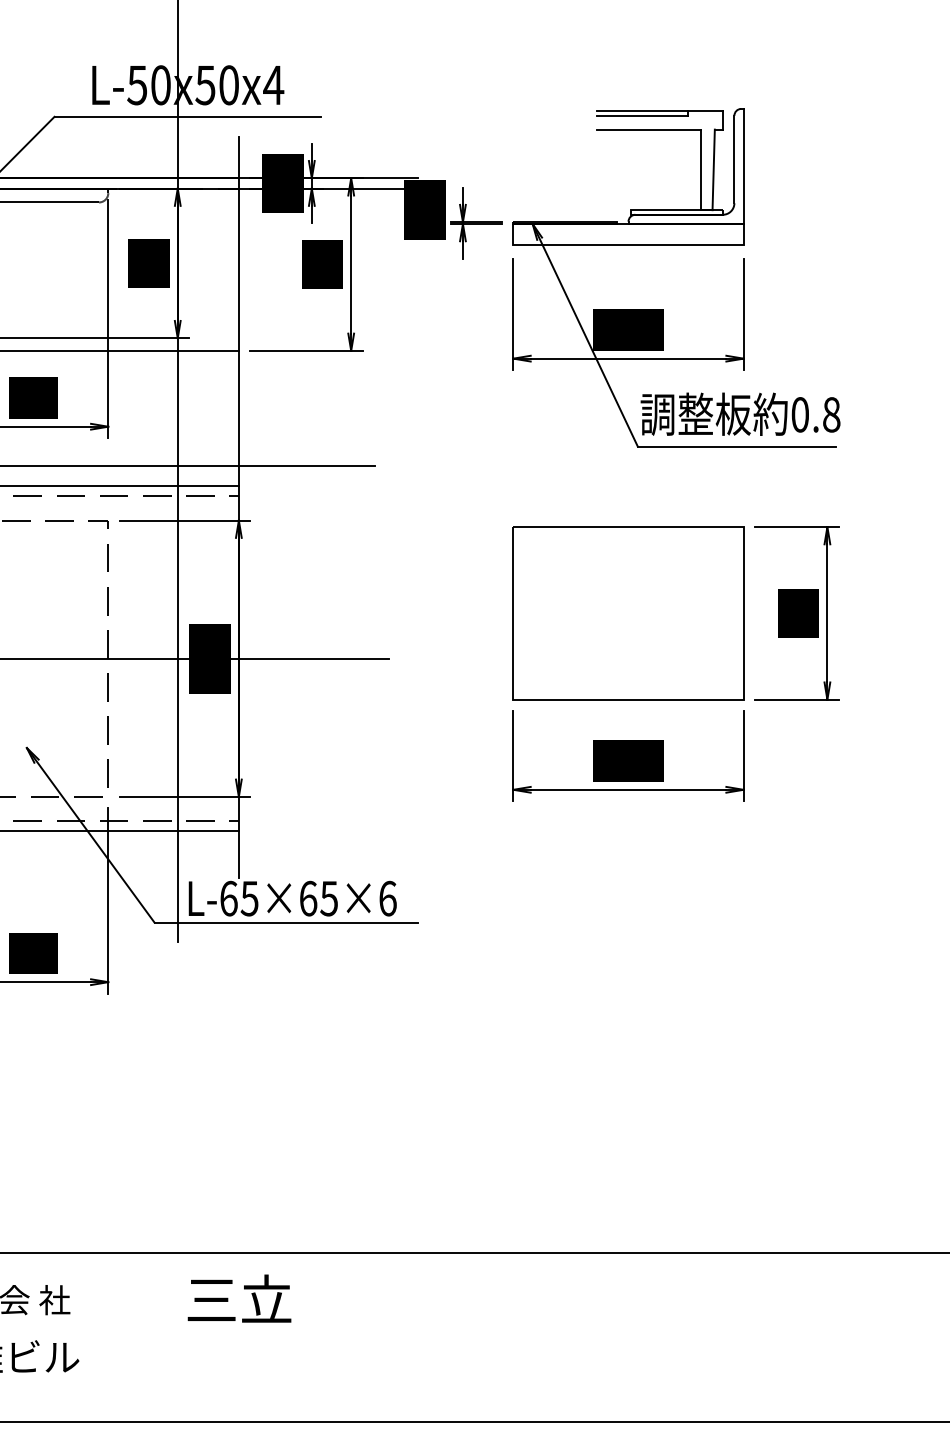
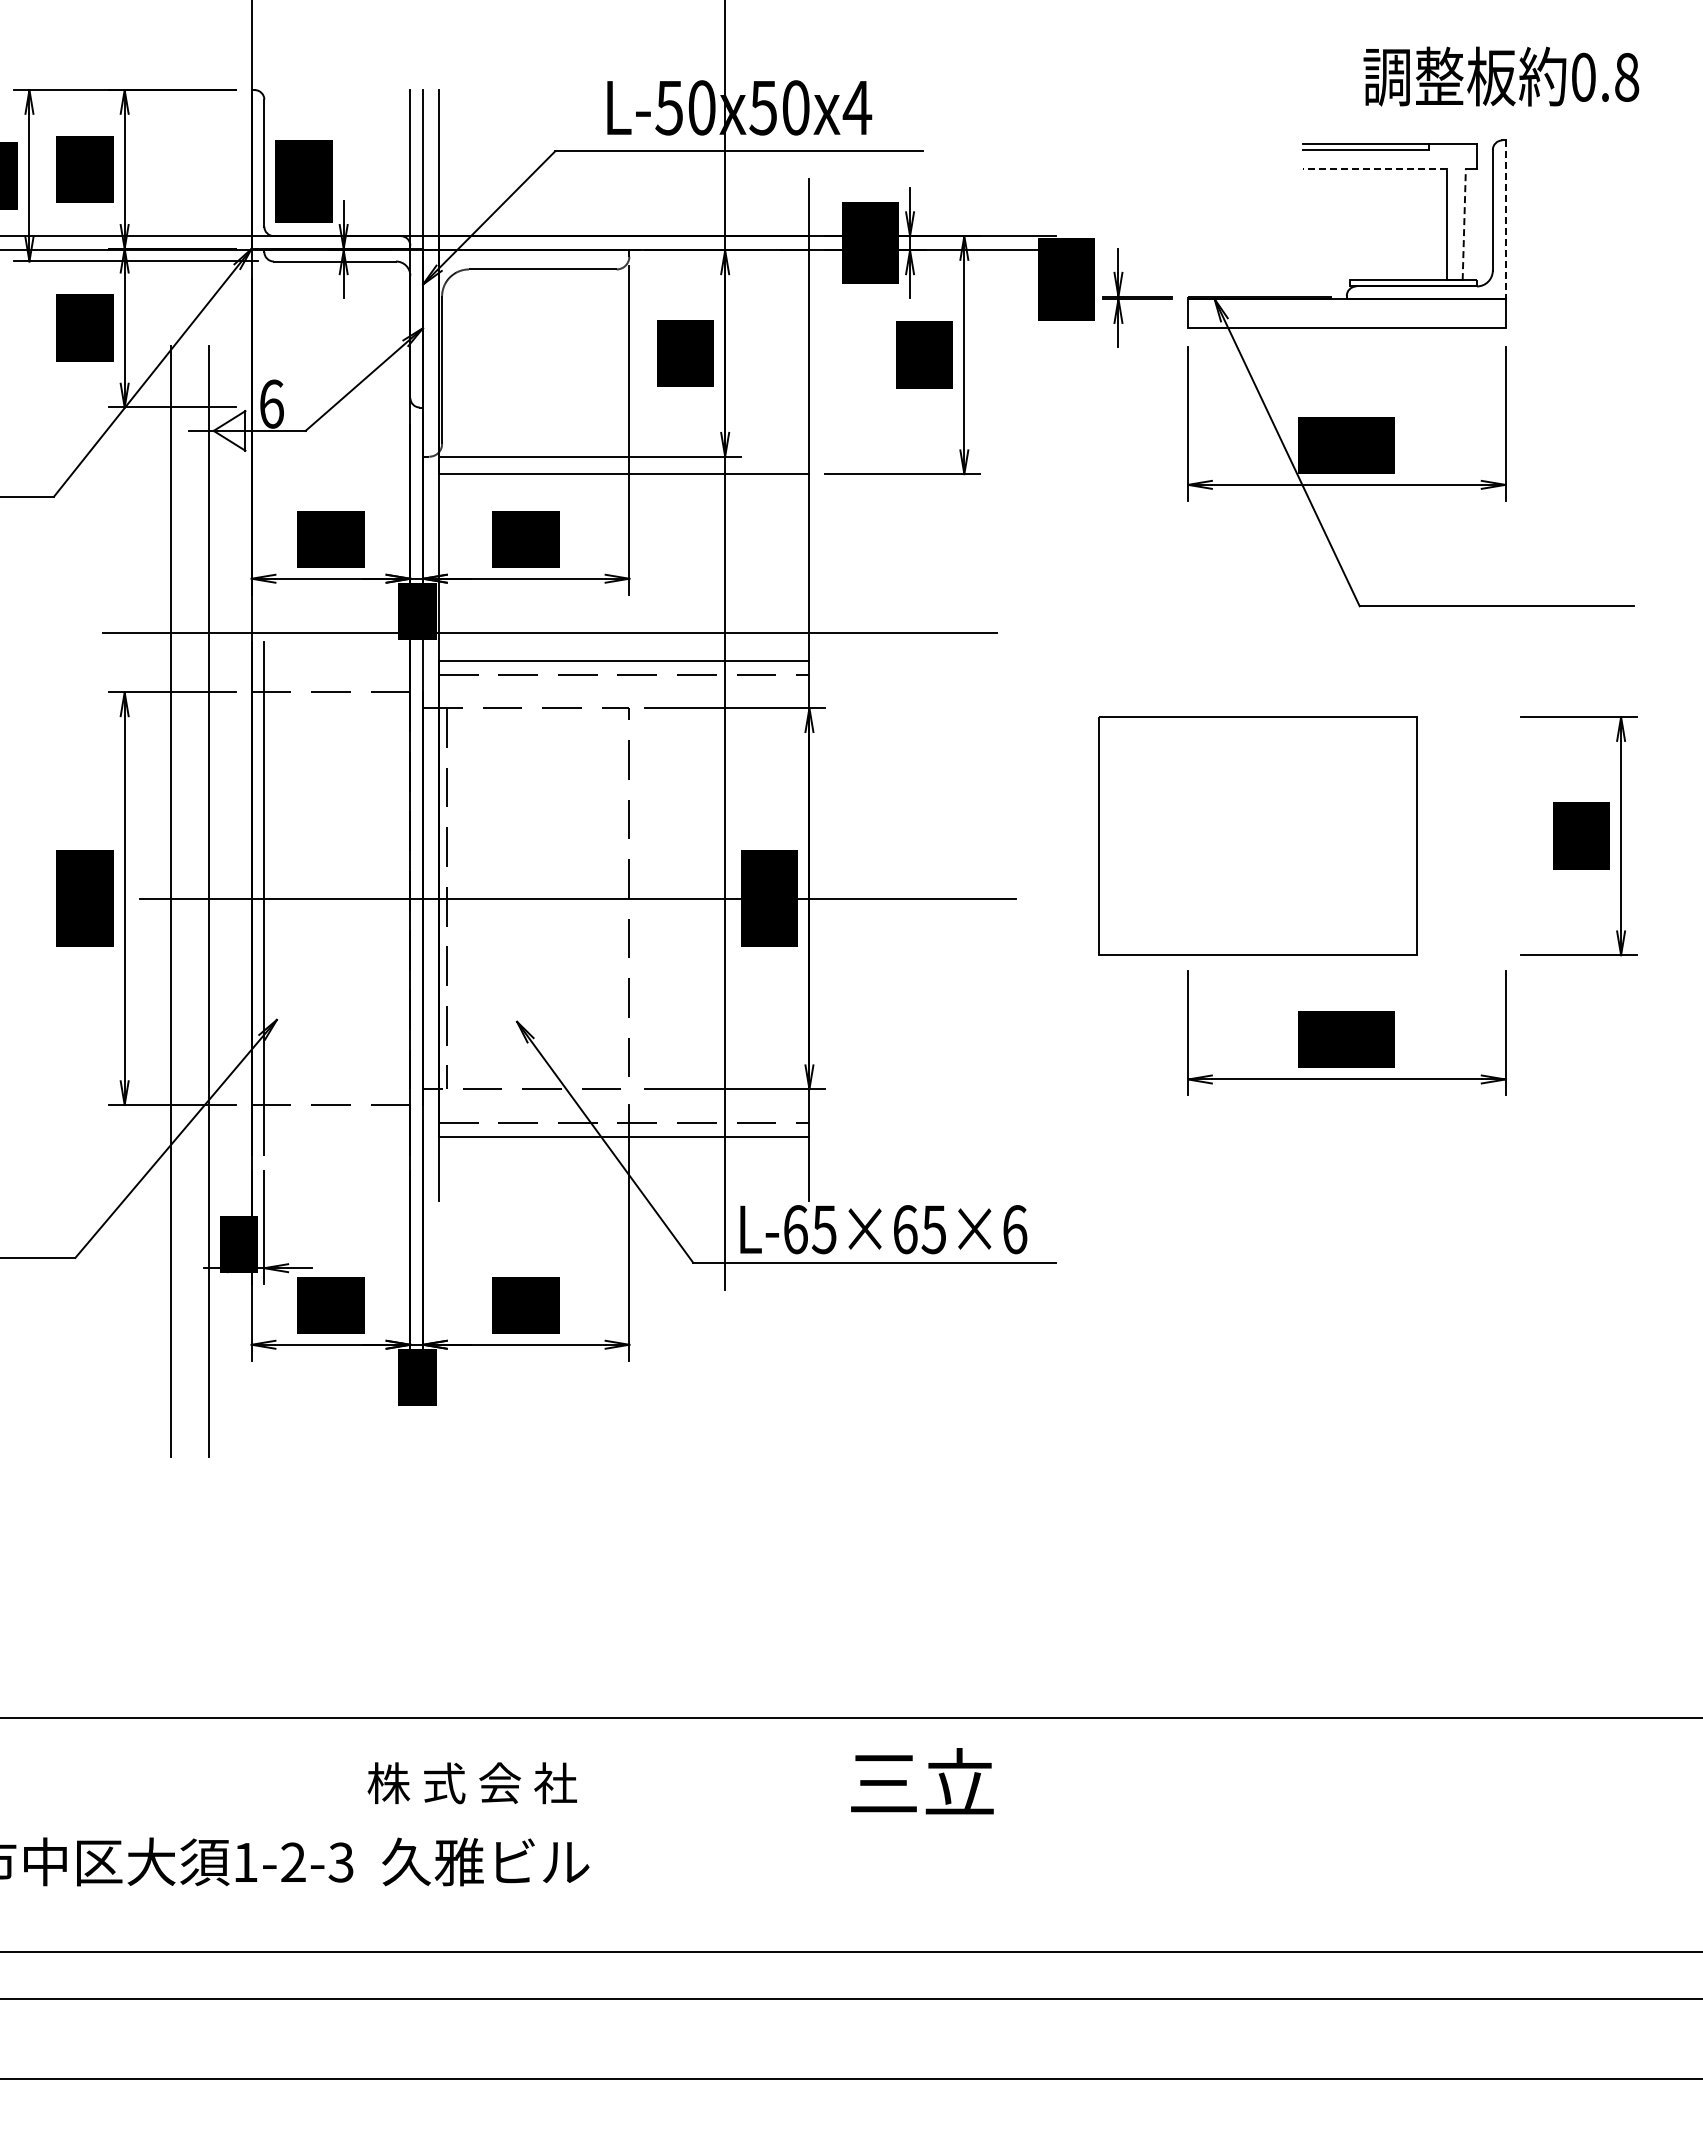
line: (648, 129) -> (1374, 169), solid -> dashed
line: (743, 166) -> (1505, 220), solid -> dashed
line: (713, 169) -> (1464, 224), solid -> dashed
text: (740, 414) -> (1501, 76), moved
part: (628, 612) -> (1257, 835), moved
text: (239, 1298) -> (922, 1781), moved

